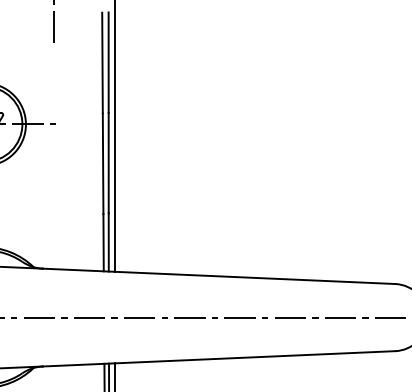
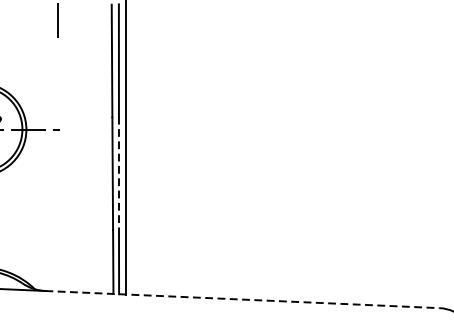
line: (108, 163) -> (118, 173), solid -> dashed
line: (219, 276) -> (242, 299), solid -> dashed

